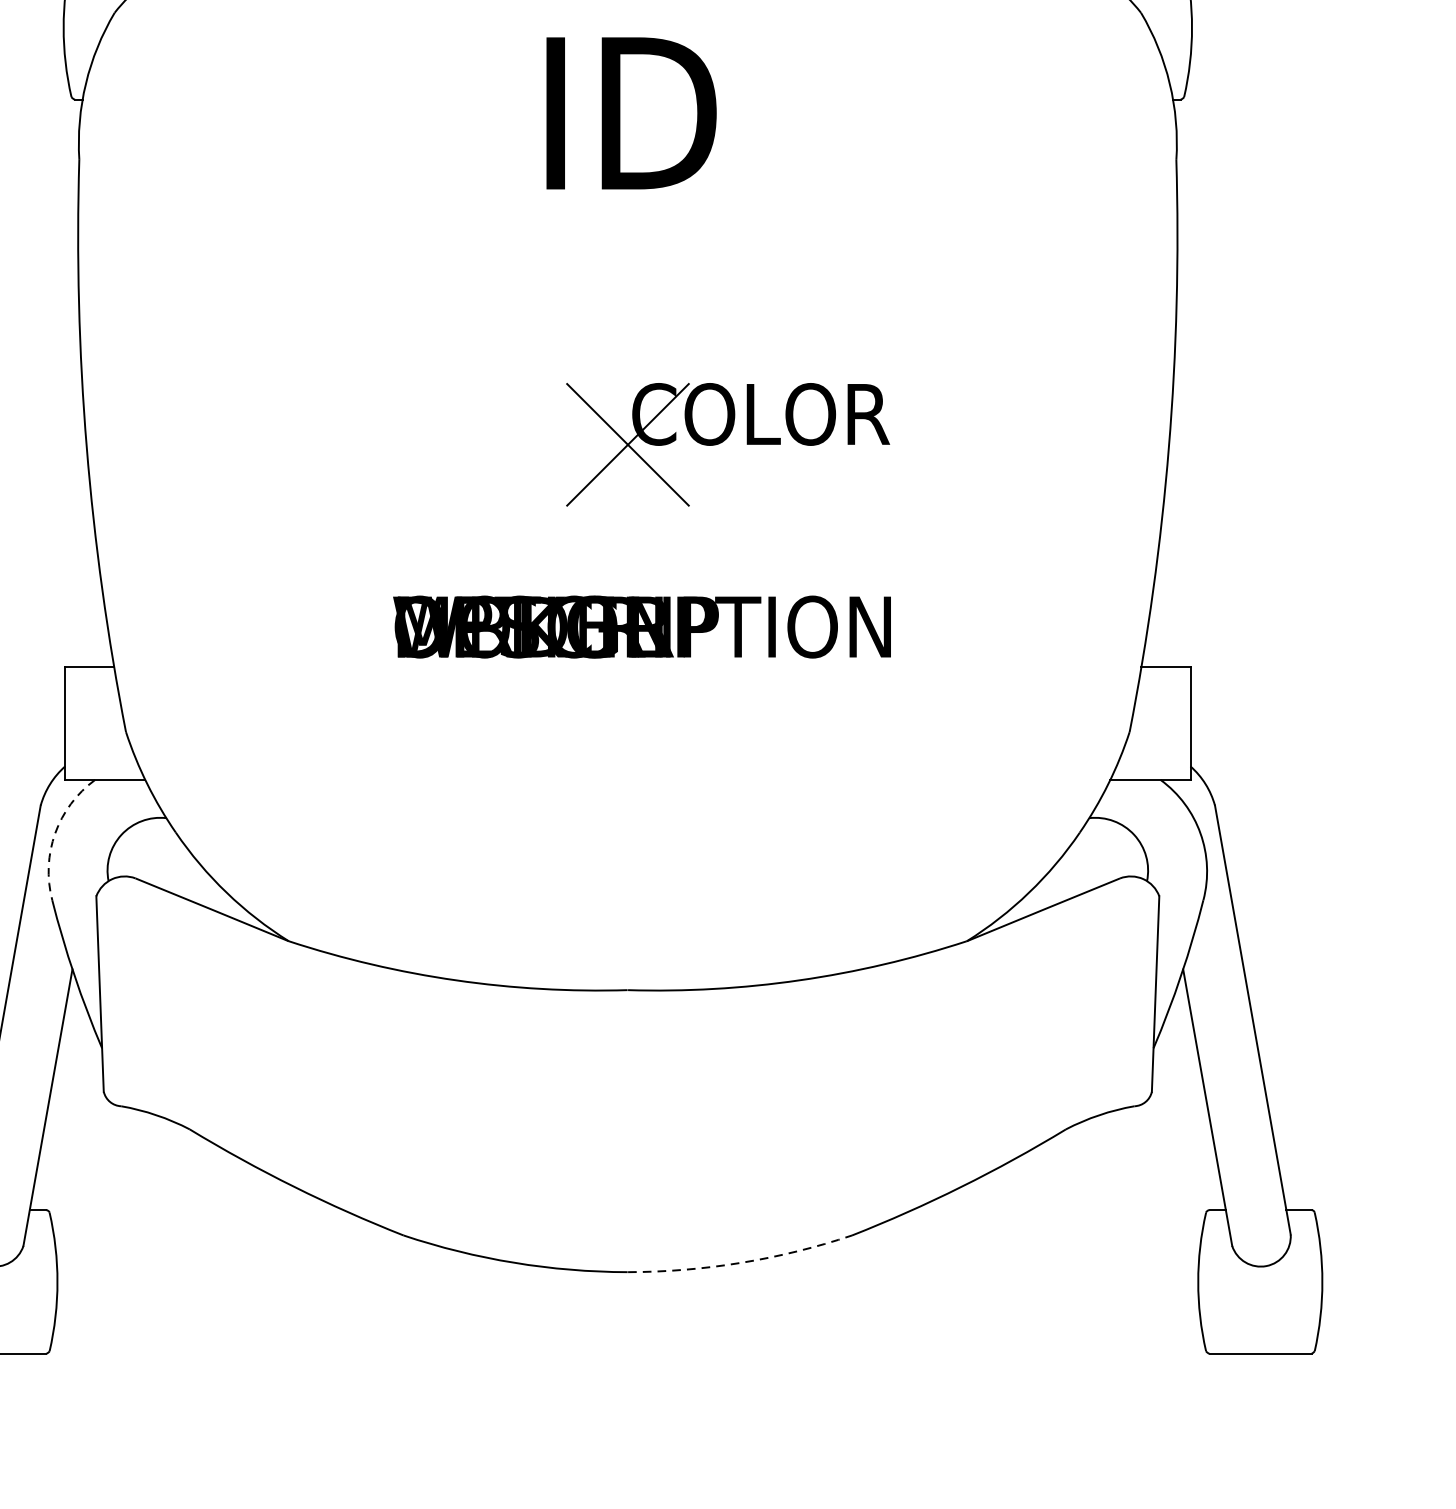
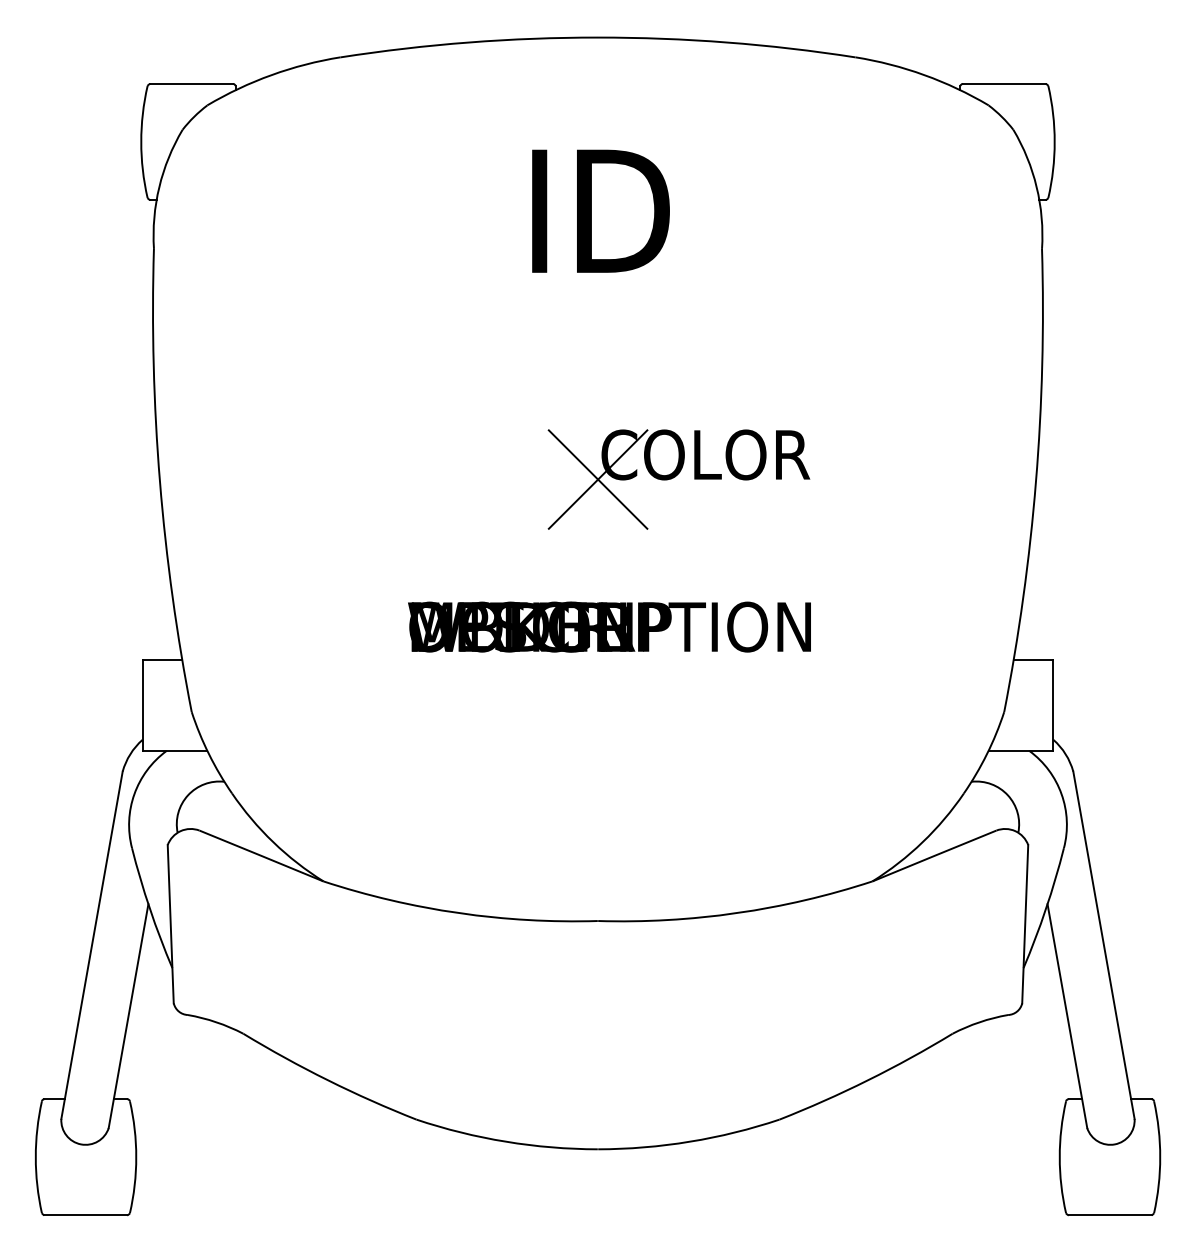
arc: (55, 833) -> (134, 794), dashed -> solid
arc: (742, 1262) -> (690, 1141), dashed -> solid

